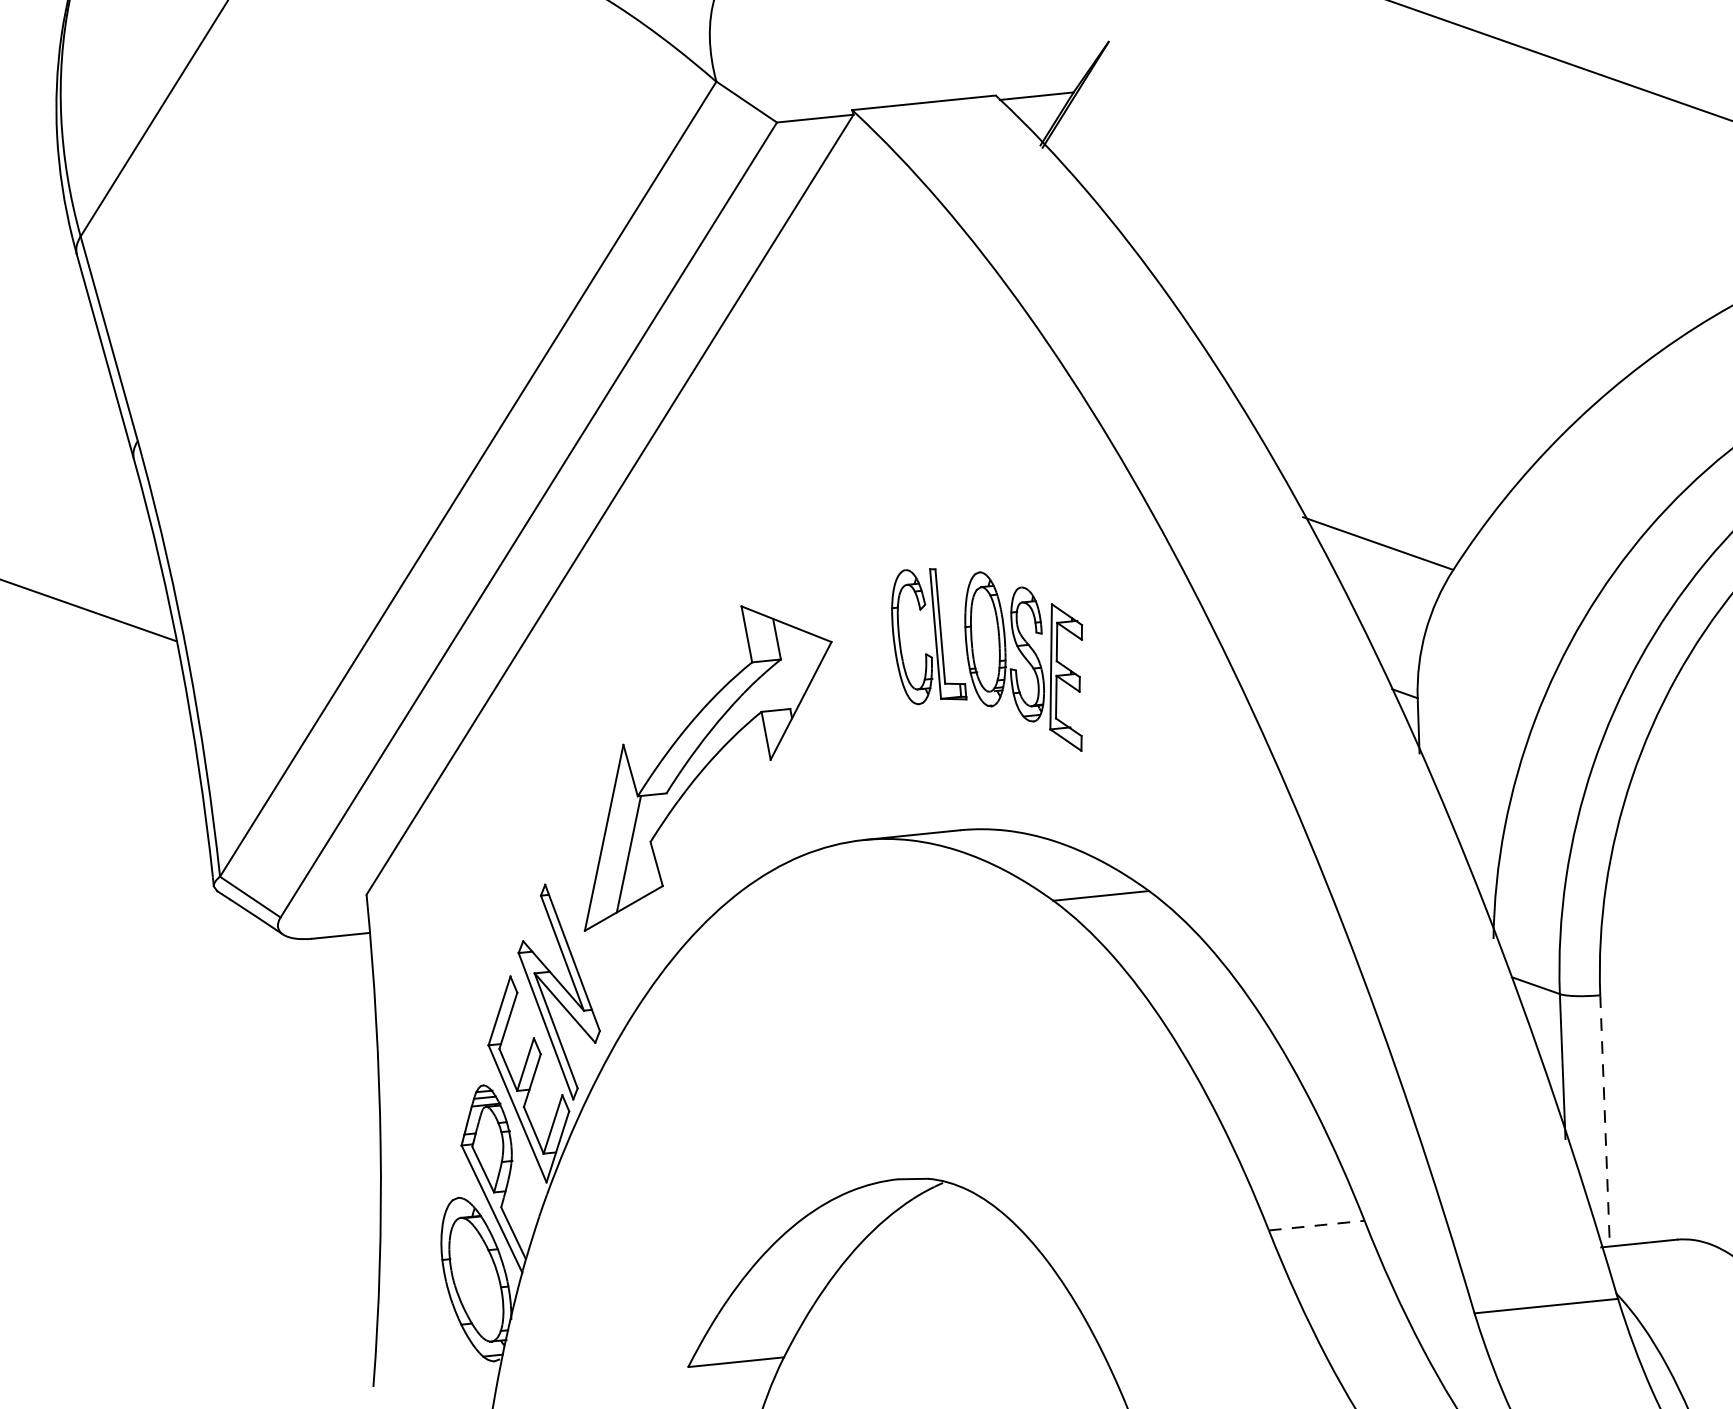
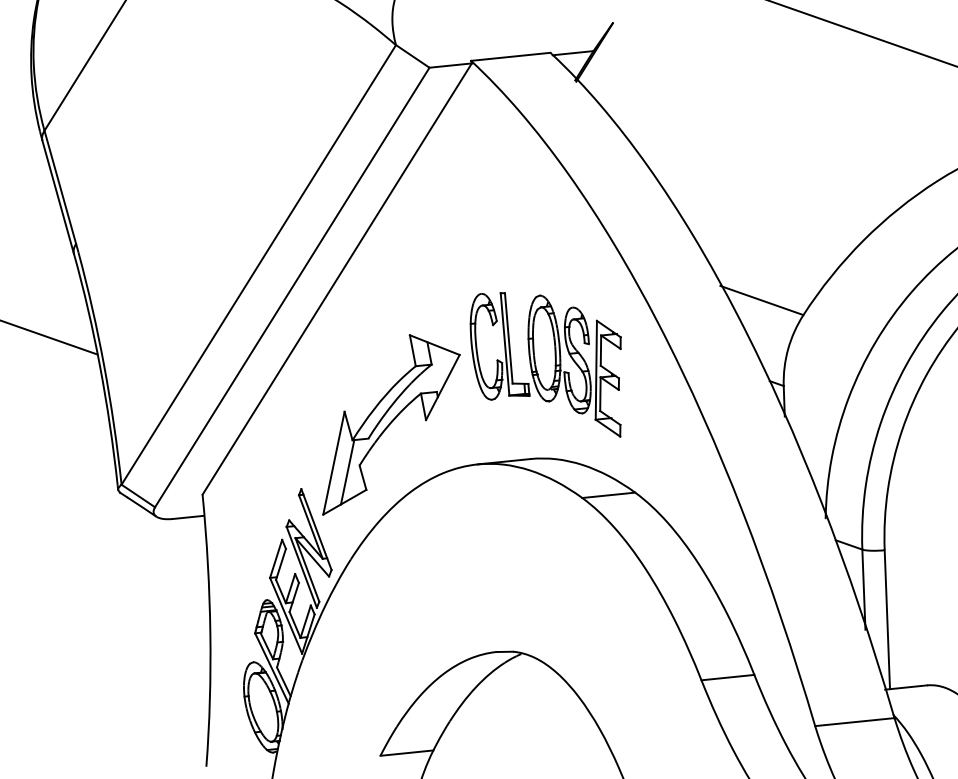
part: (986, 659) -> (545, 364), size x1.43
line: (1605, 1122) -> (887, 620), dashed -> solid
line: (1315, 1225) -> (727, 677), dashed -> solid

